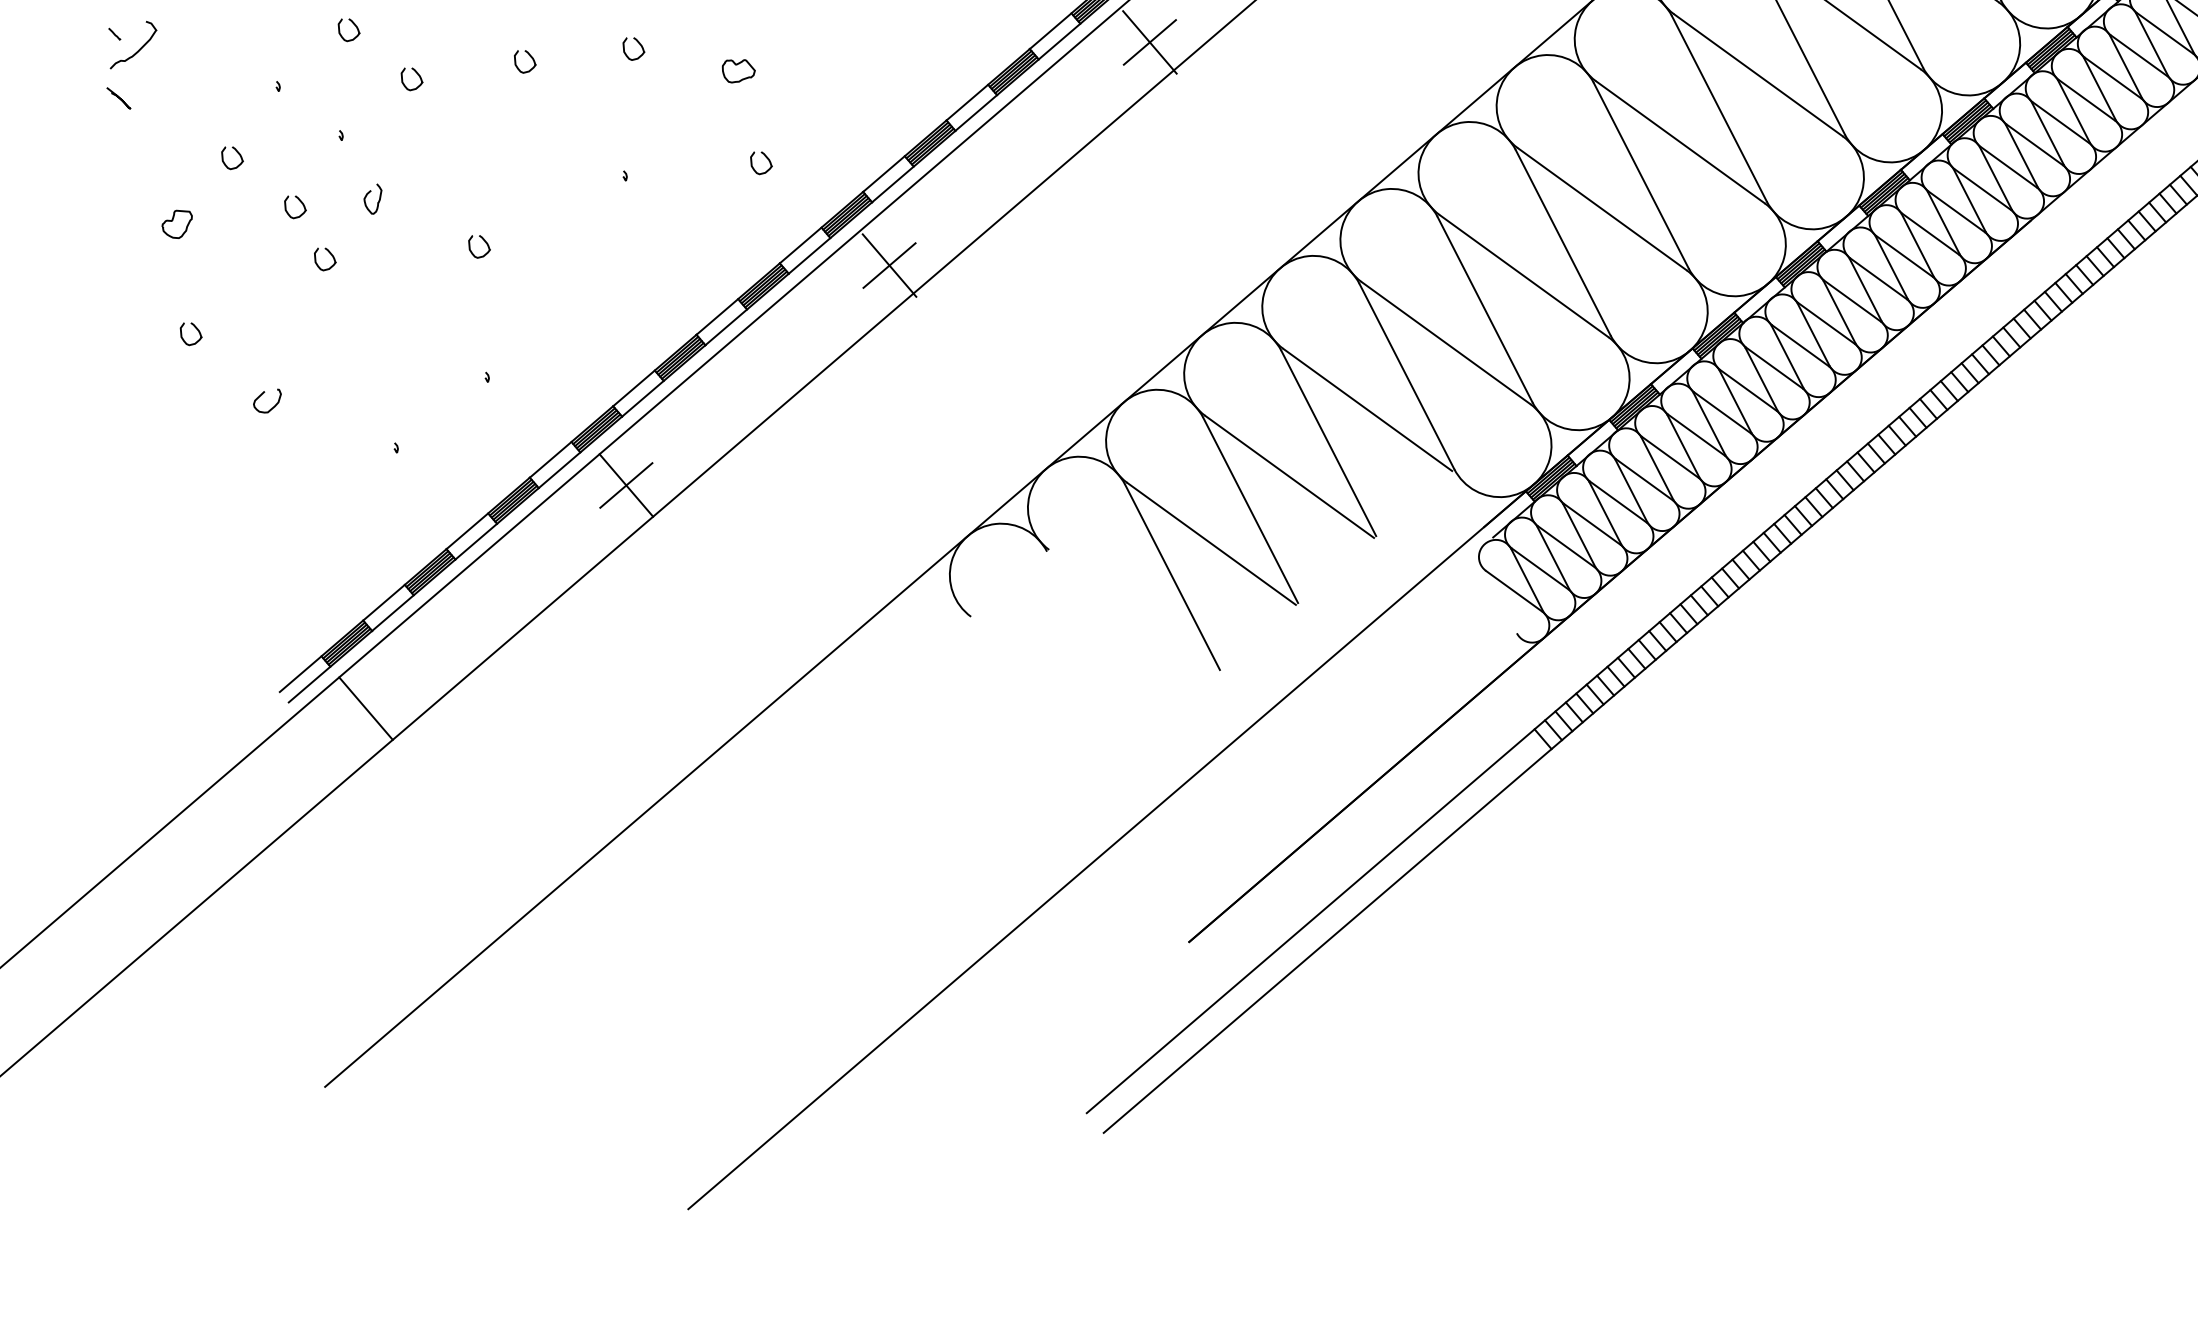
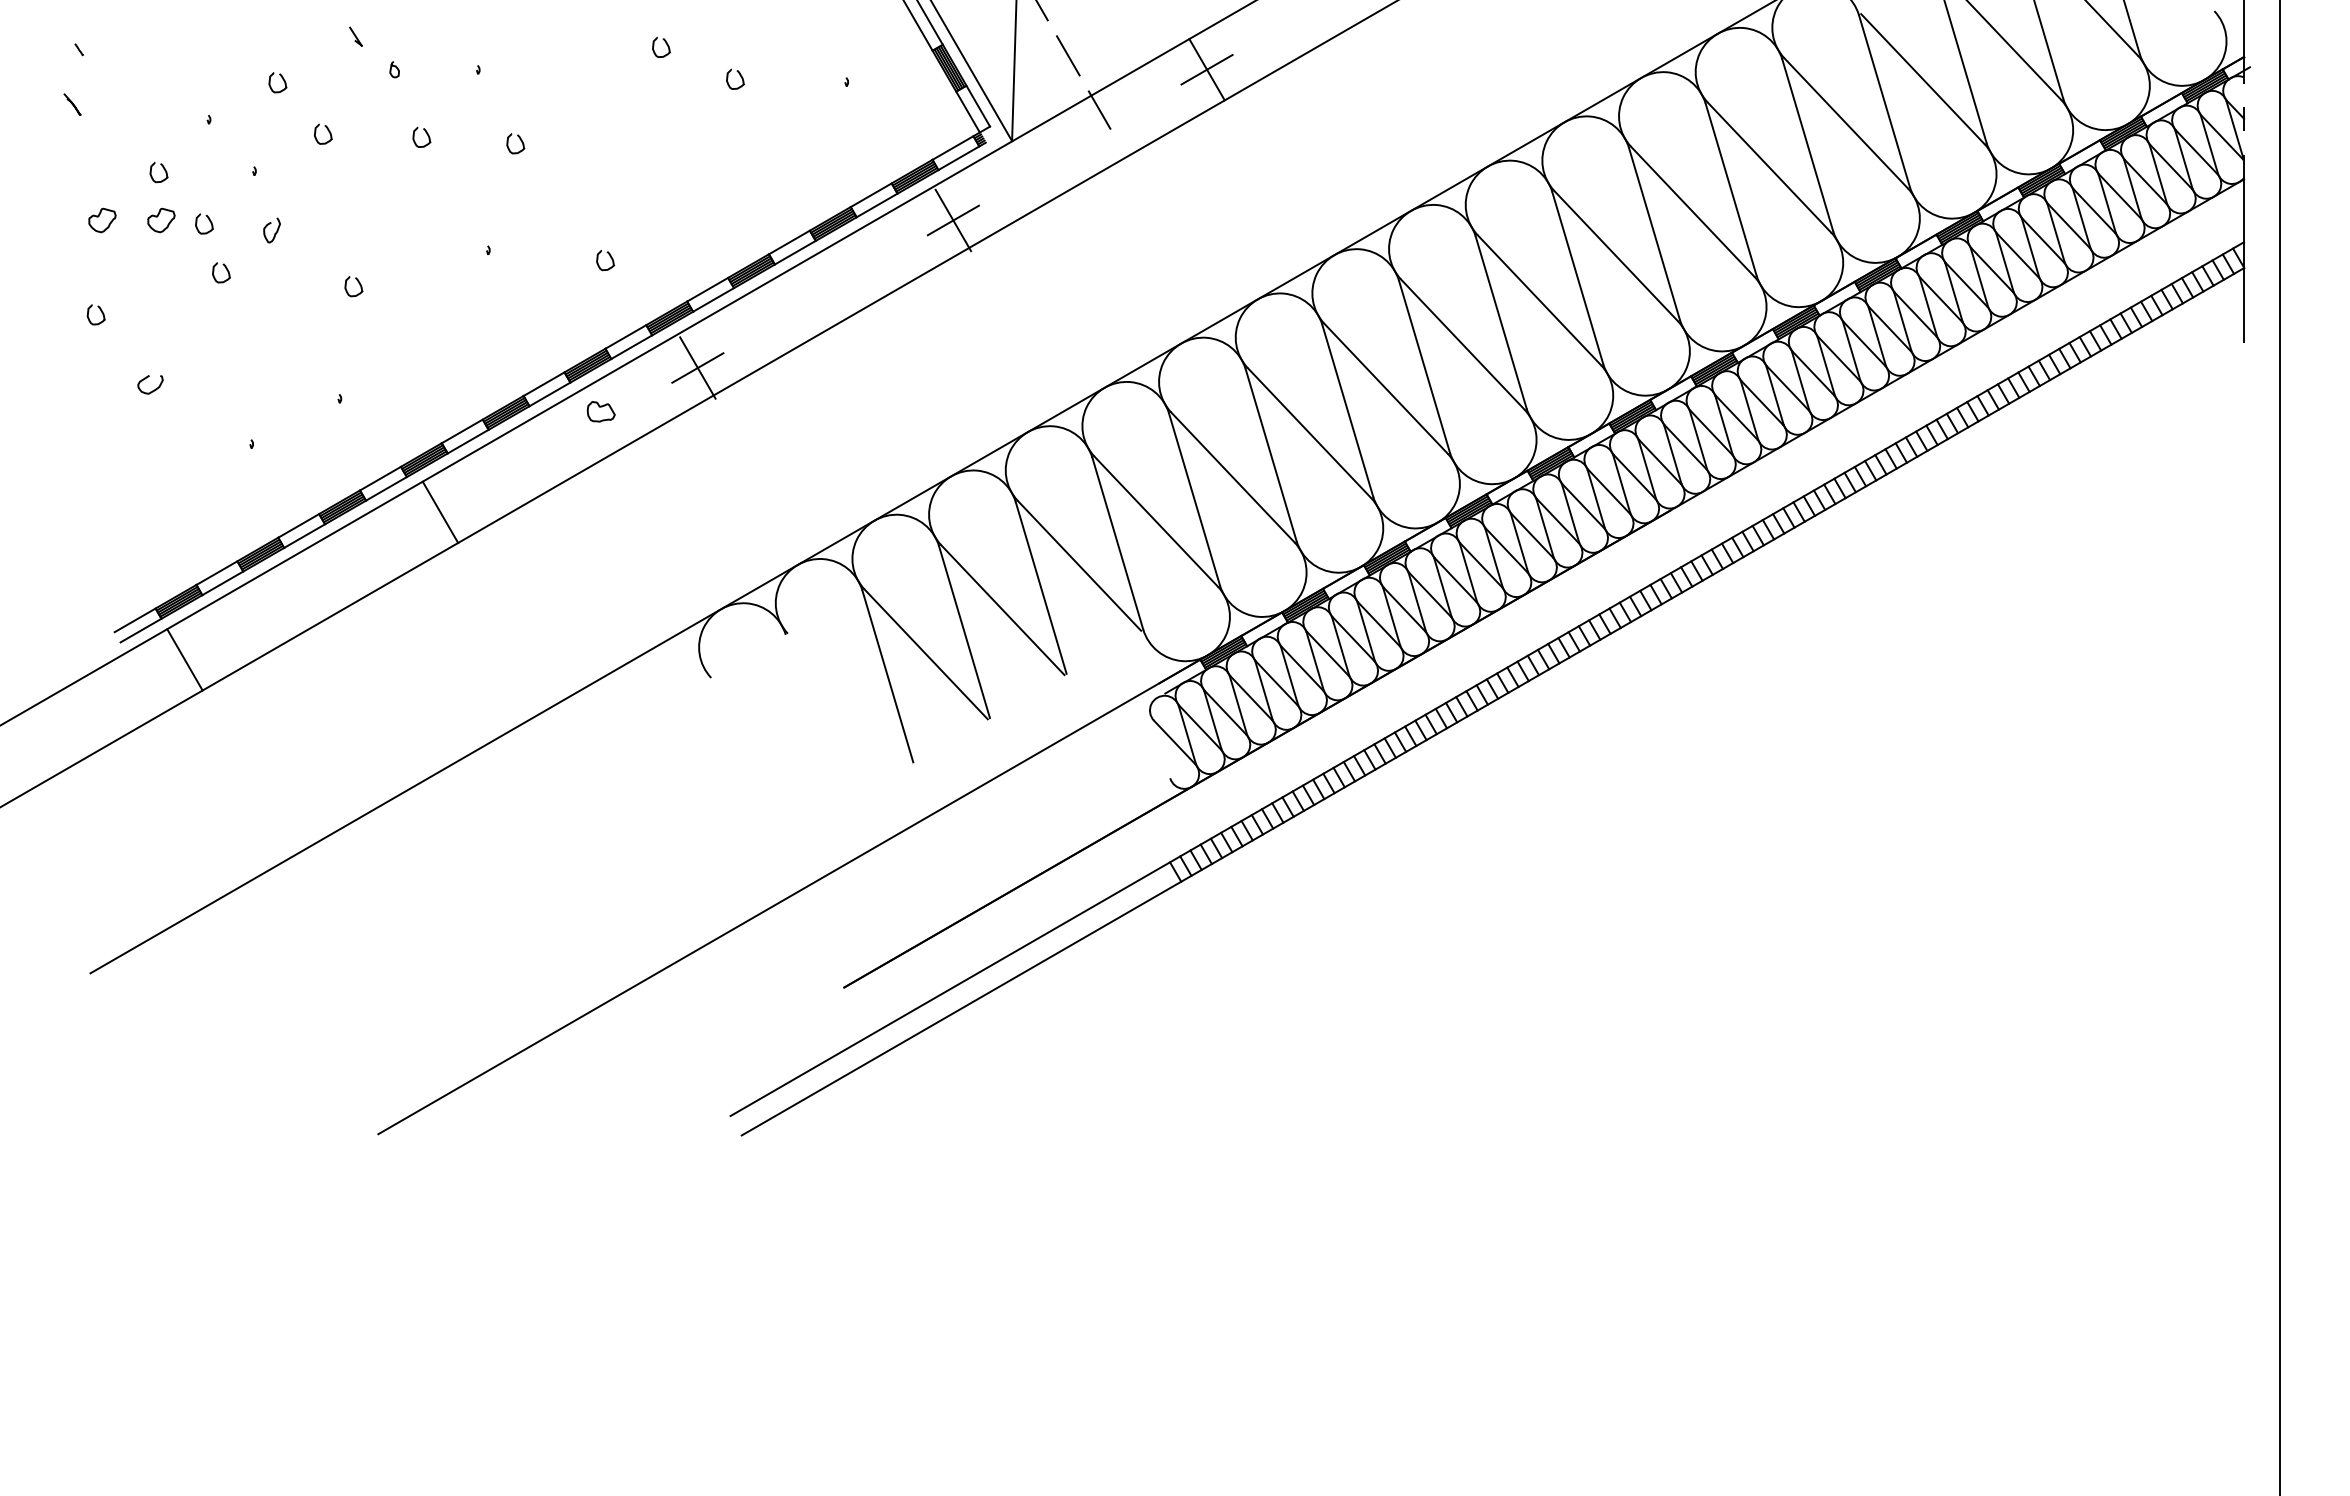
curve: (138, 49) -> (96, 66), removed
curve: (736, 65) -> (600, 407), moved
curve: (241, 207) -> (158, 216), added
line: (626, 485) -> (440, 512), removed

